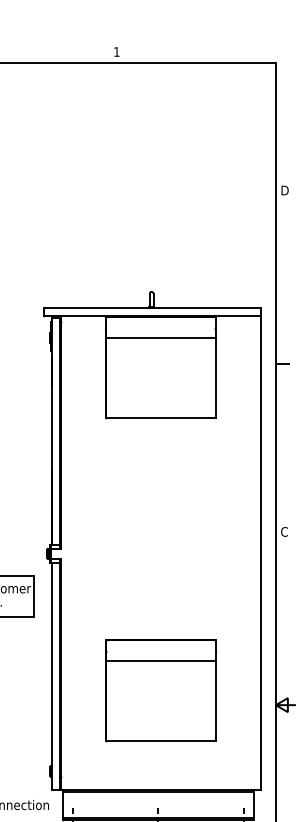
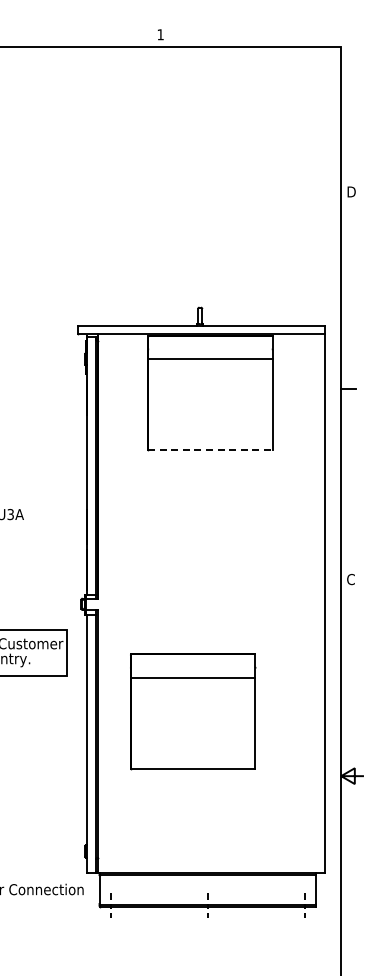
line: (160, 418) -> (210, 450), solid -> dashed
part: (161, 690) -> (193, 711), moved

